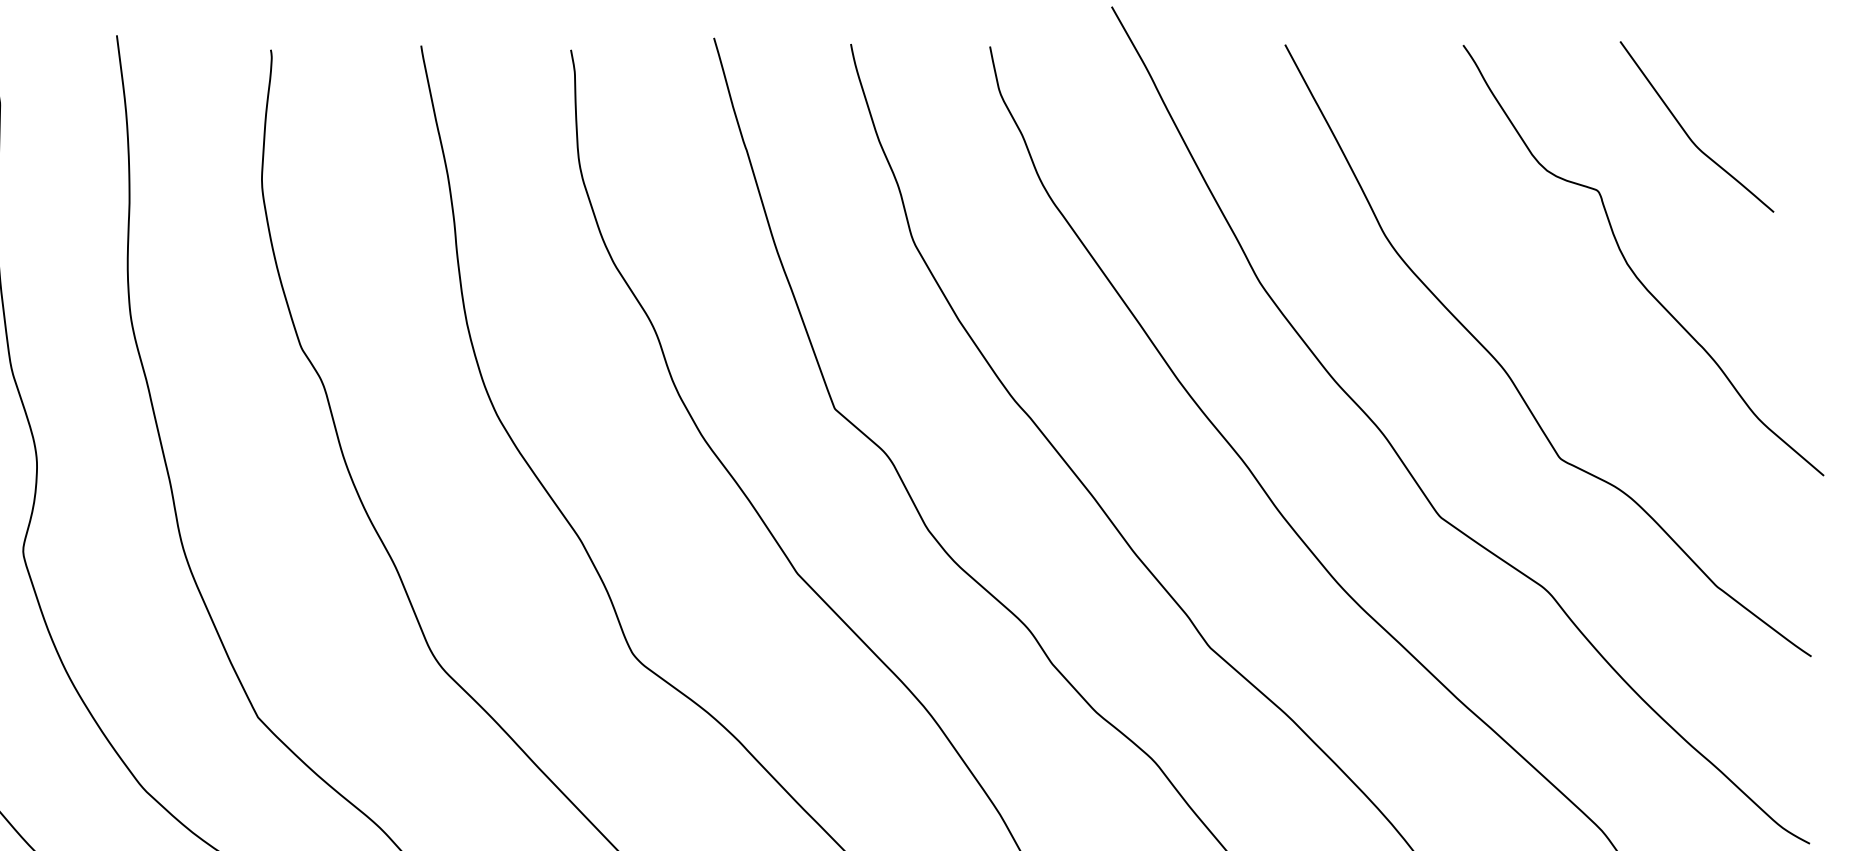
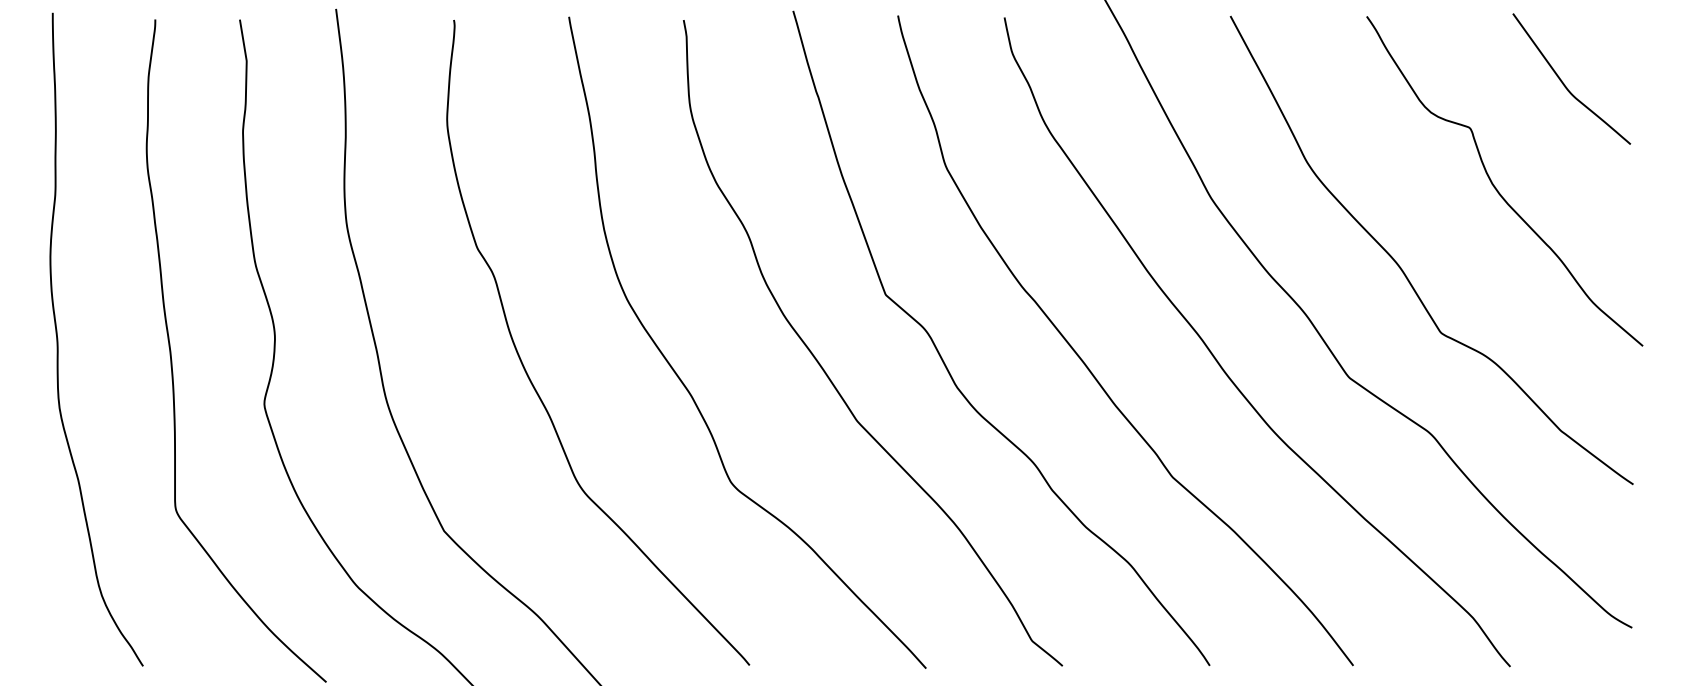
curve: (1687, 132) -> (1564, 83), moved

